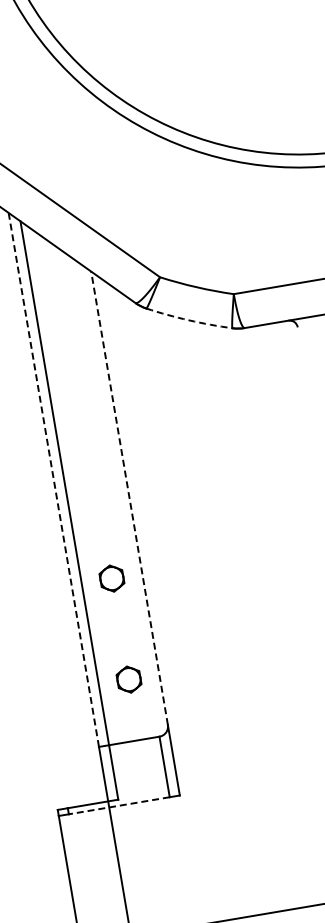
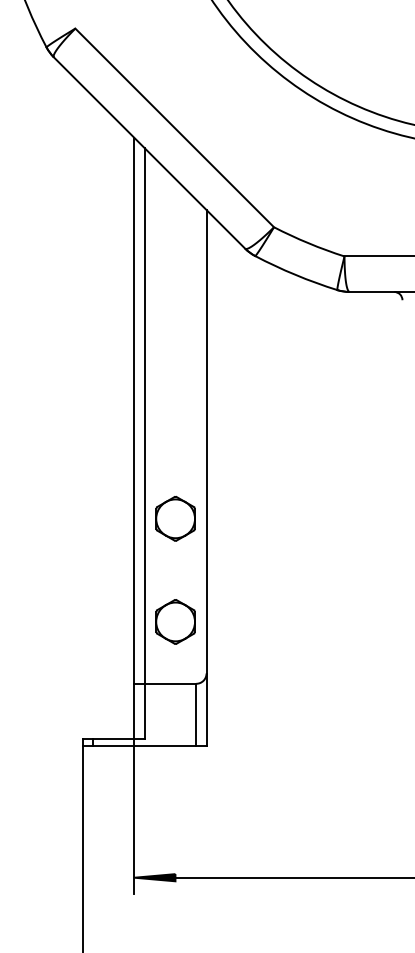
arc: (188, 319) -> (295, 274), dashed -> solid
line: (53, 479) -> (134, 410), dashed -> solid
line: (129, 497) -> (206, 441), dashed -> solid
part: (111, 578) -> (175, 518), size x1.67
part: (128, 679) -> (175, 621), size x1.67
line: (119, 805) -> (144, 745), dashed -> solid

